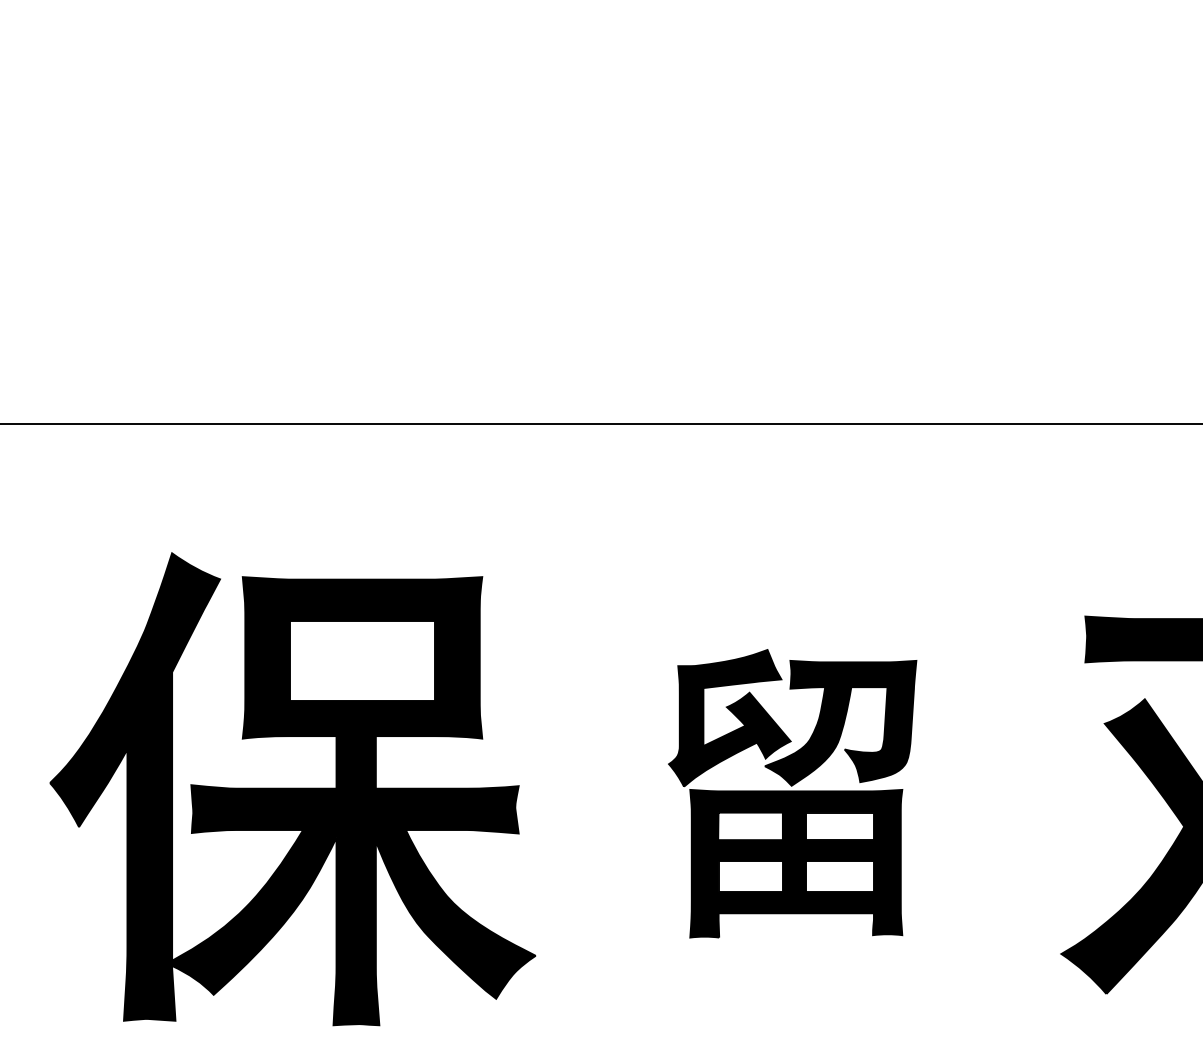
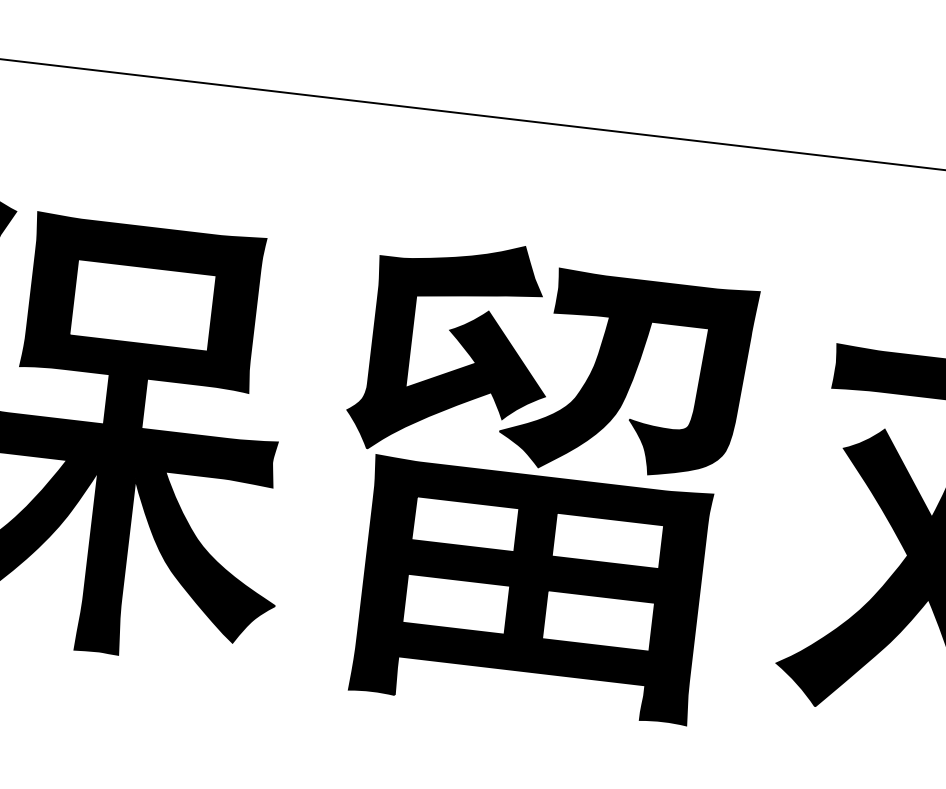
part: (792, 793) -> (538, 480), size x1.67

